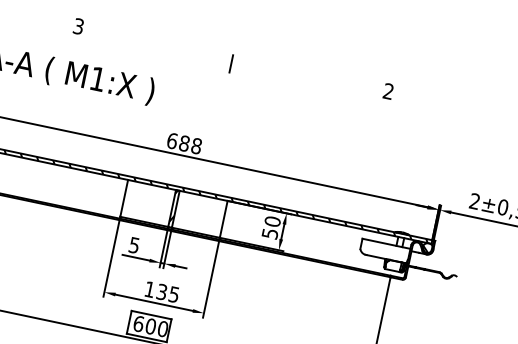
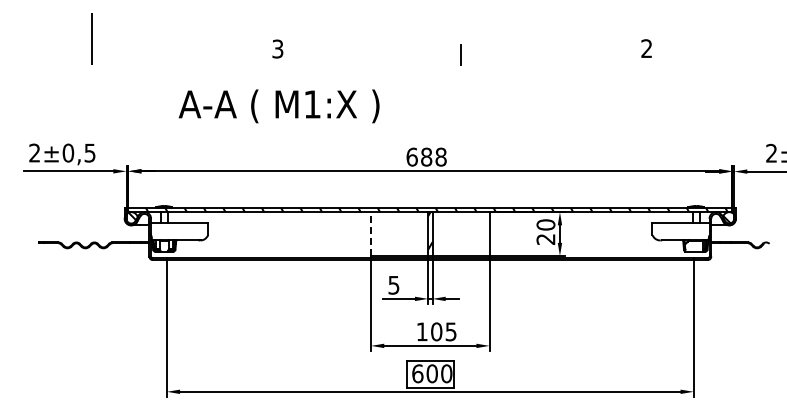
line: (124, 198) -> (371, 234), solid -> dashed
text: (269, 233) -> (545, 239), 50 -> 20
text: (161, 291) -> (436, 331), 135 -> 105

